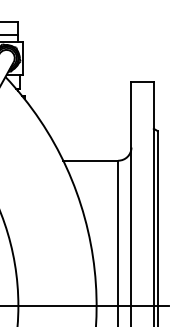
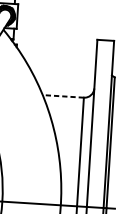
line: (90, 160) -> (63, 96), solid -> dashed

